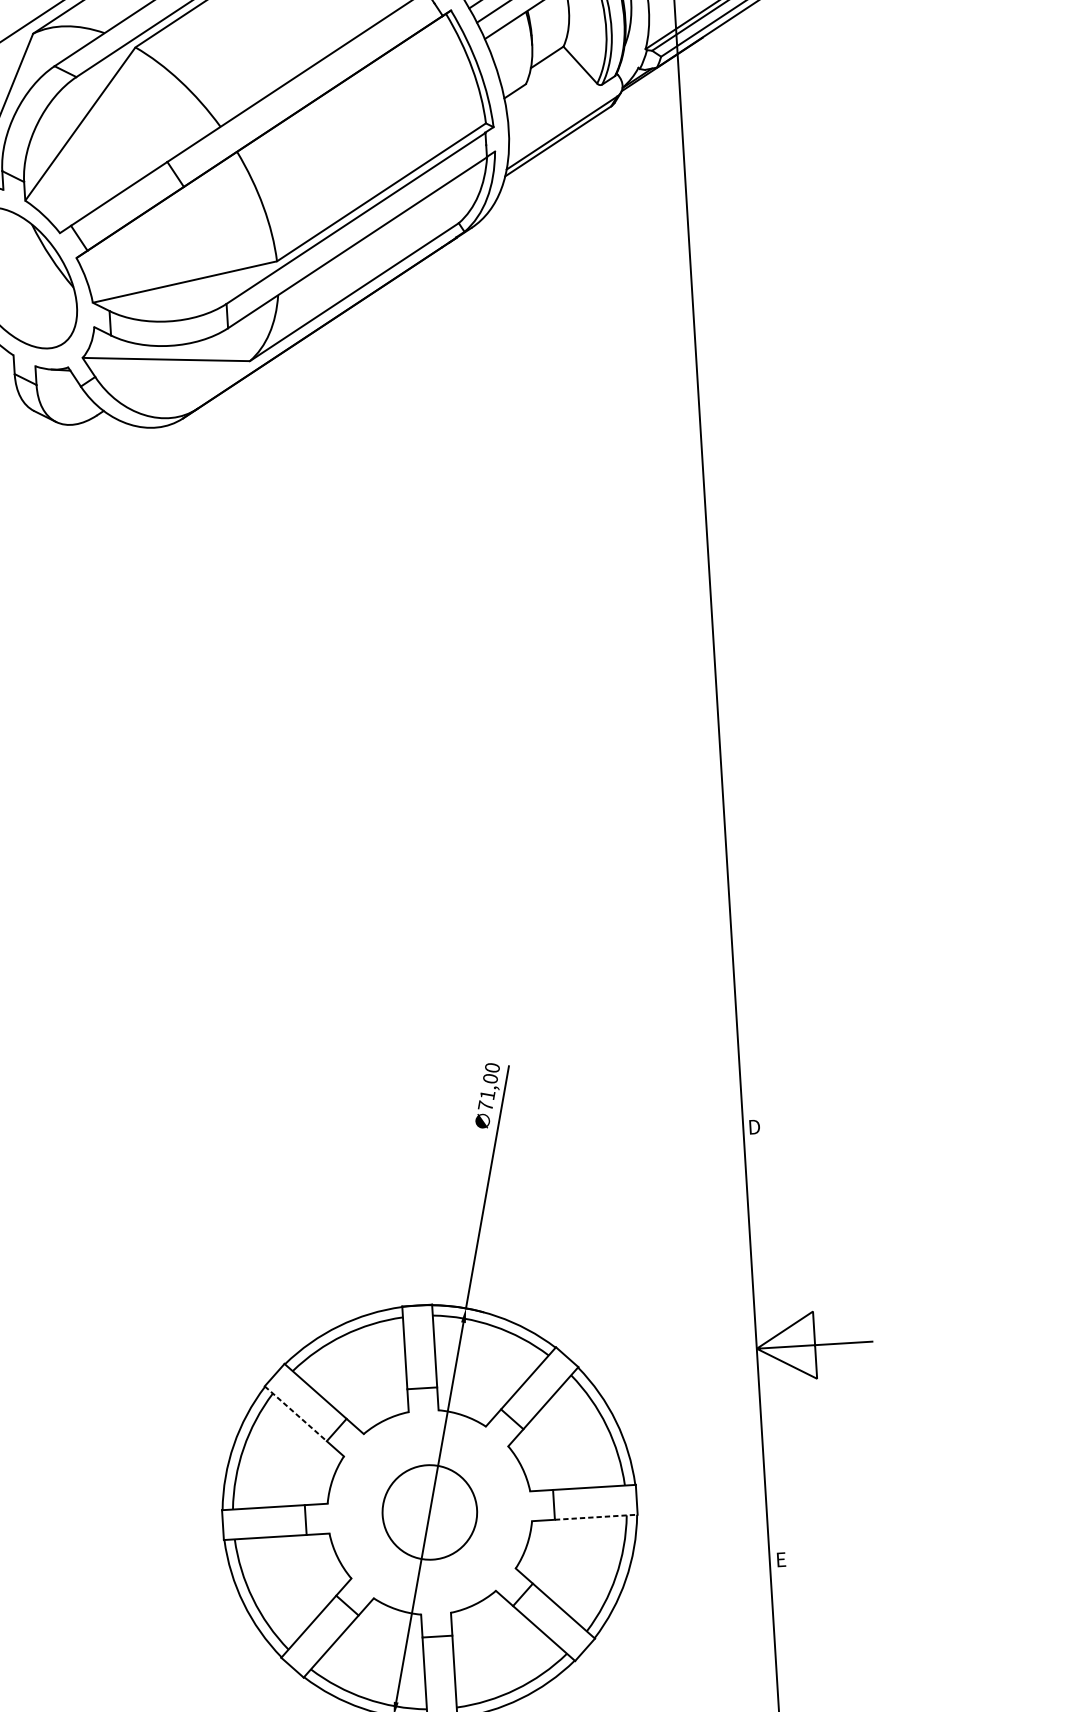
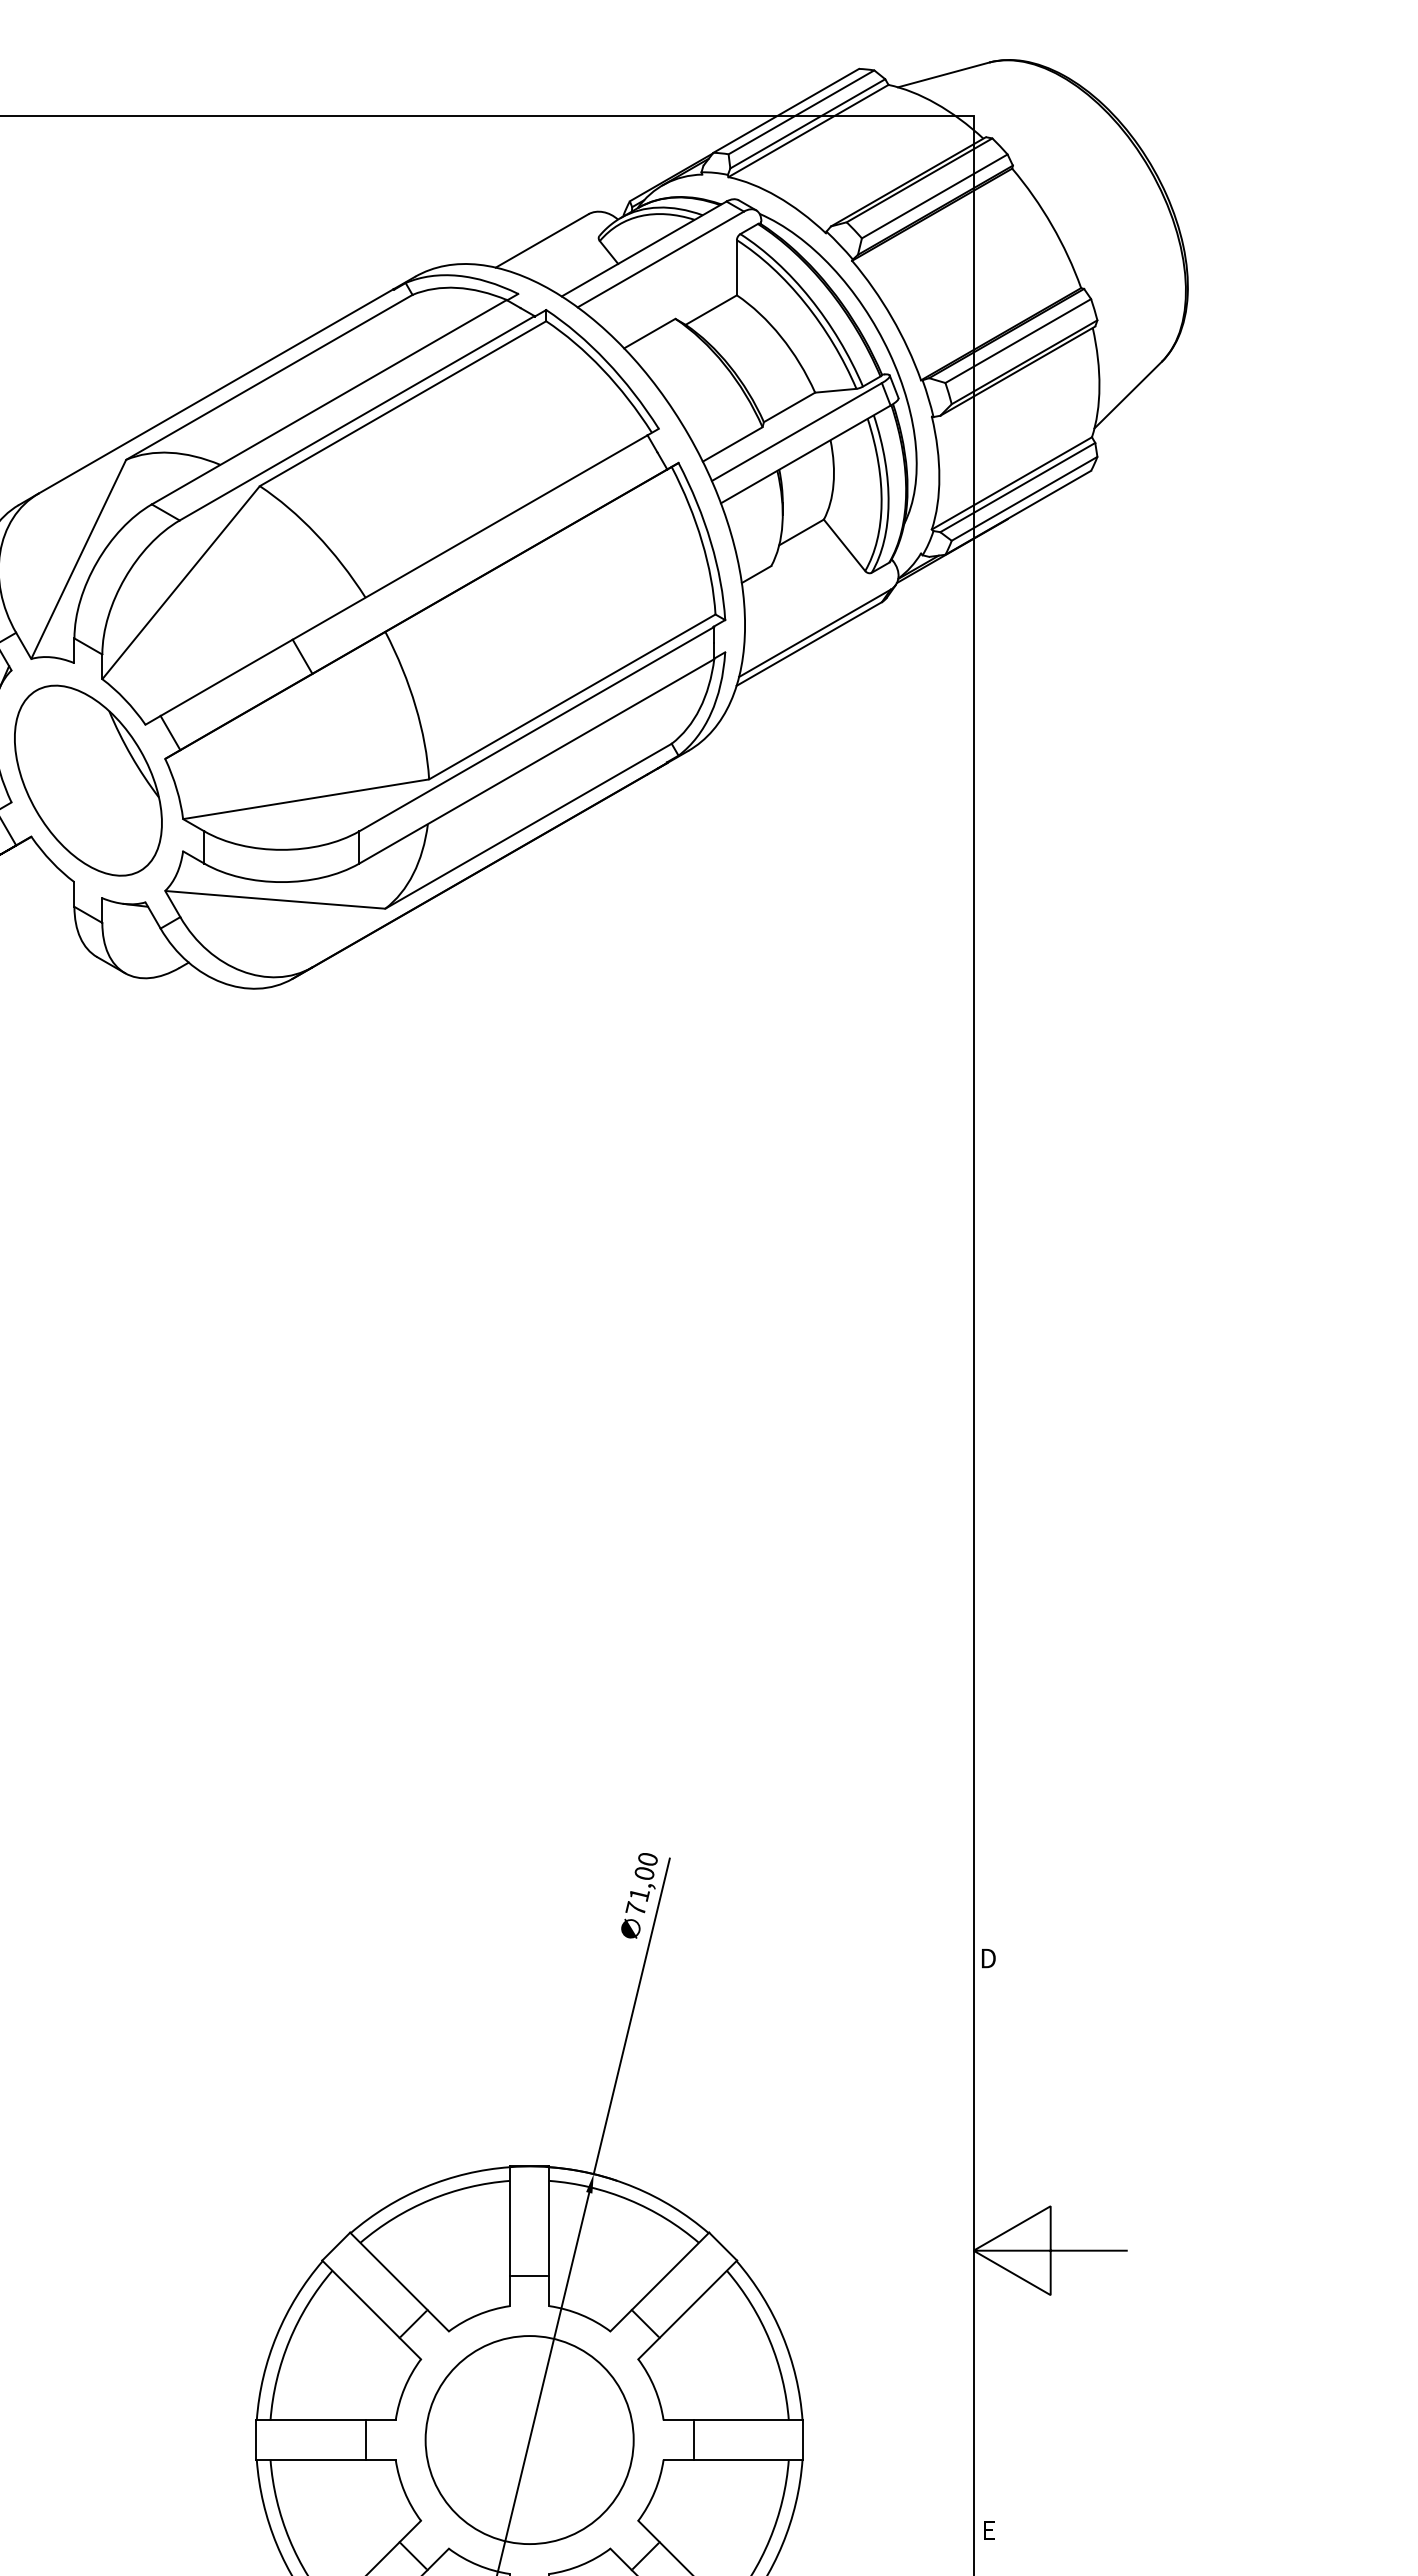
line: (295, 1413) -> (360, 2299), dashed -> solid
circle: (429, 1512) -> (529, 2440), size x1.67
line: (596, 1517) -> (748, 2459), dashed -> solid

